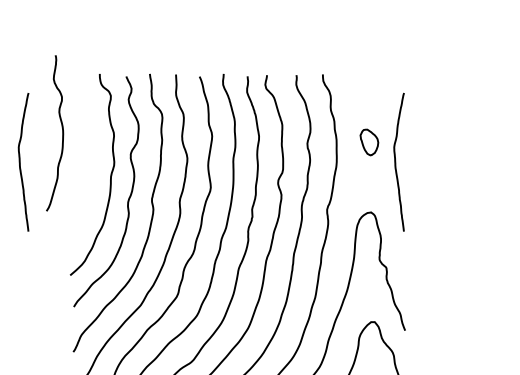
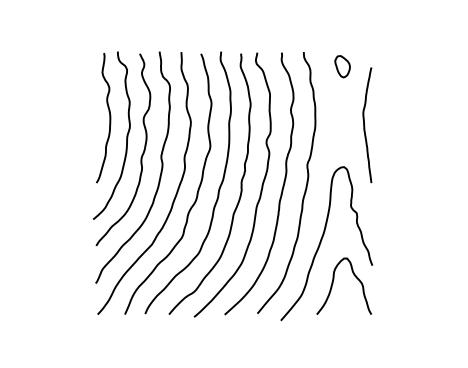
curve: (62, 133) -> (109, 118), moved
part: (369, 142) -> (342, 66), moved
curve: (21, 162) -> (52, 125), removed

